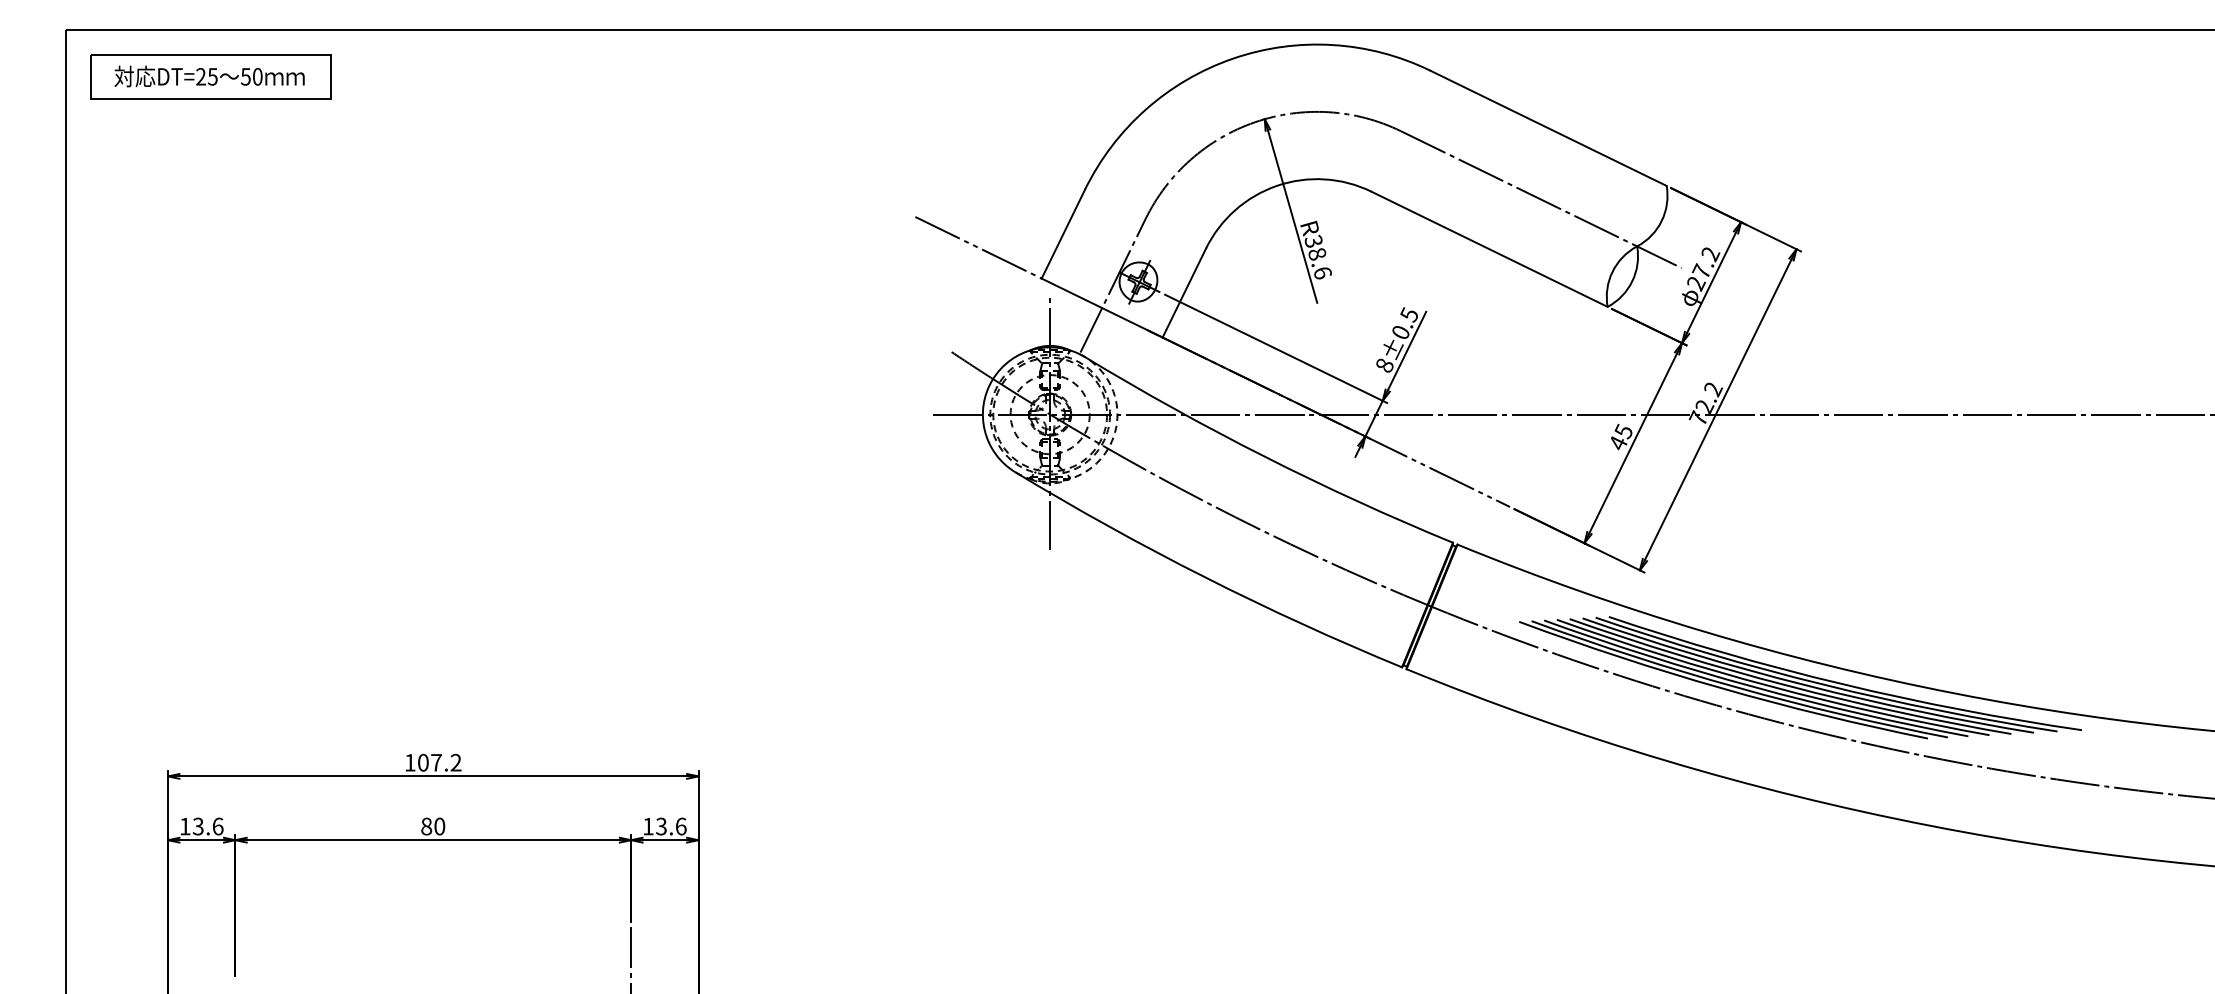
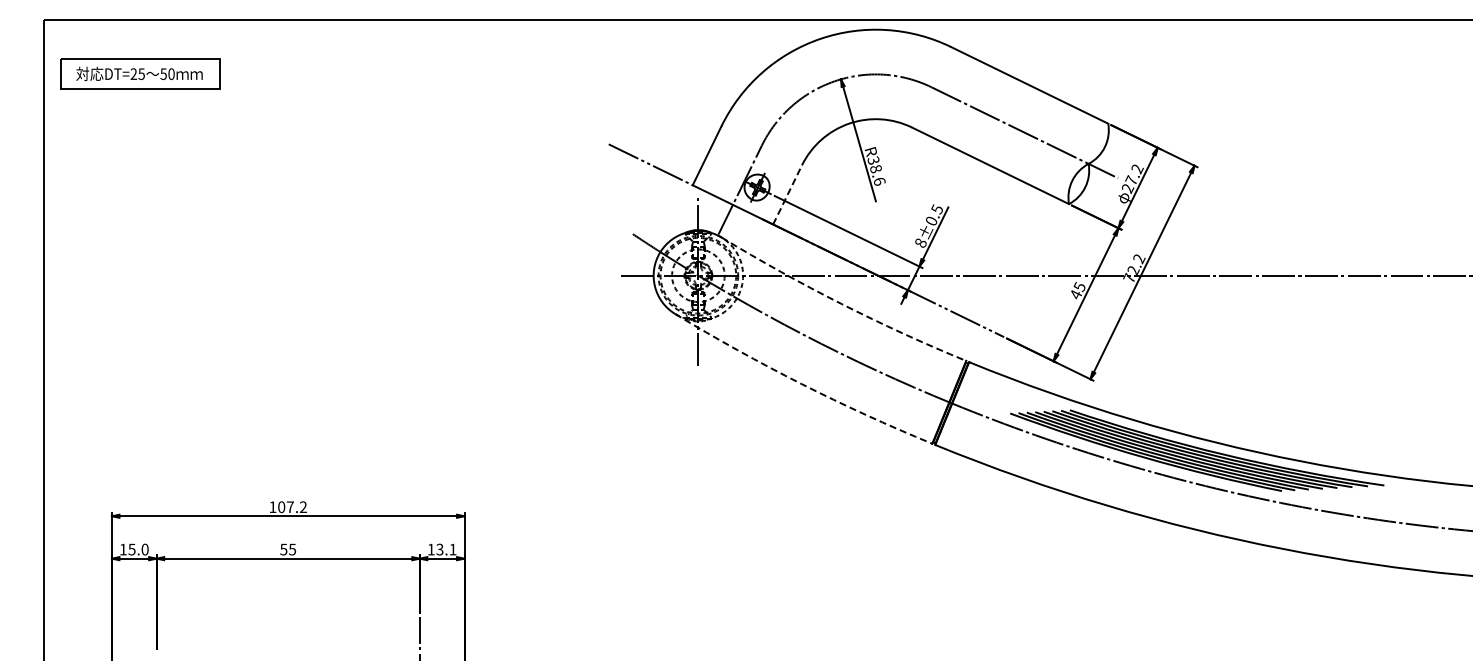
part: (211, 75) -> (140, 73), moved
line: (1184, 292) -> (787, 194), solid -> dashed
arc: (1265, 456) -> (841, 303), solid -> dashed
arc: (1205, 576) -> (801, 383), solid -> dashed
text: (208, 826) -> (138, 549), 13.6 -> 15.0
text: (433, 826) -> (288, 549), 80 -> 55
text: (680, 826) -> (452, 549), 13.6 -> 13.1

